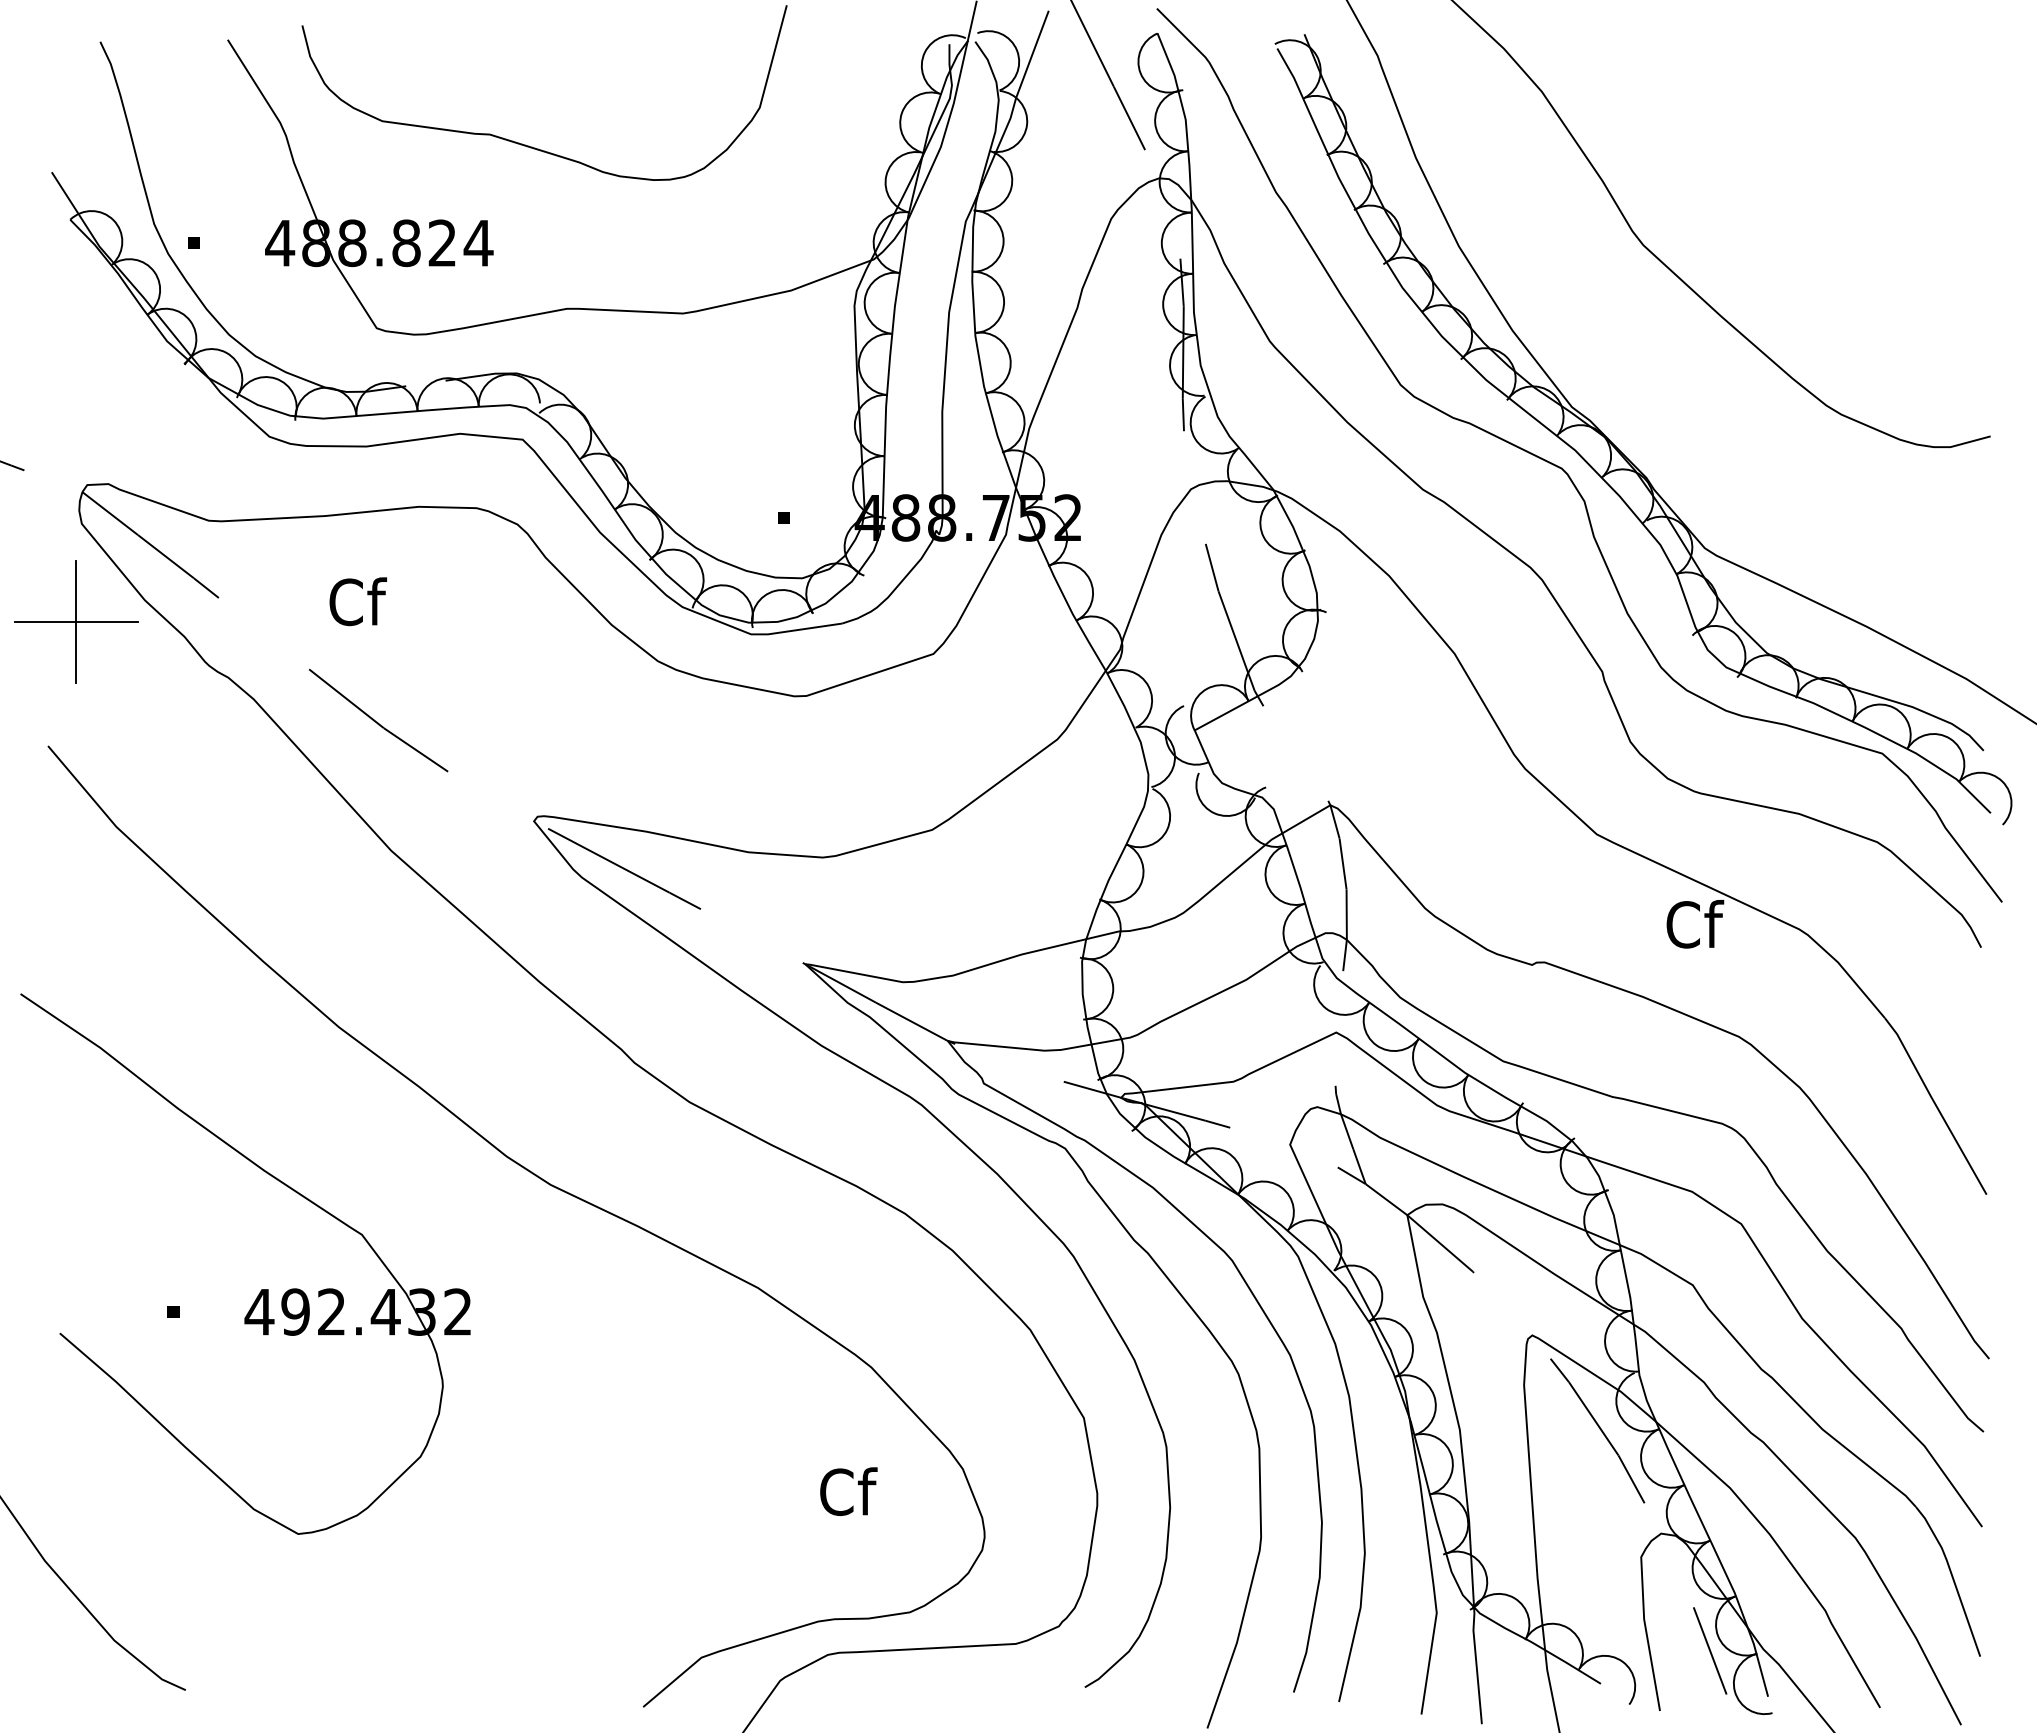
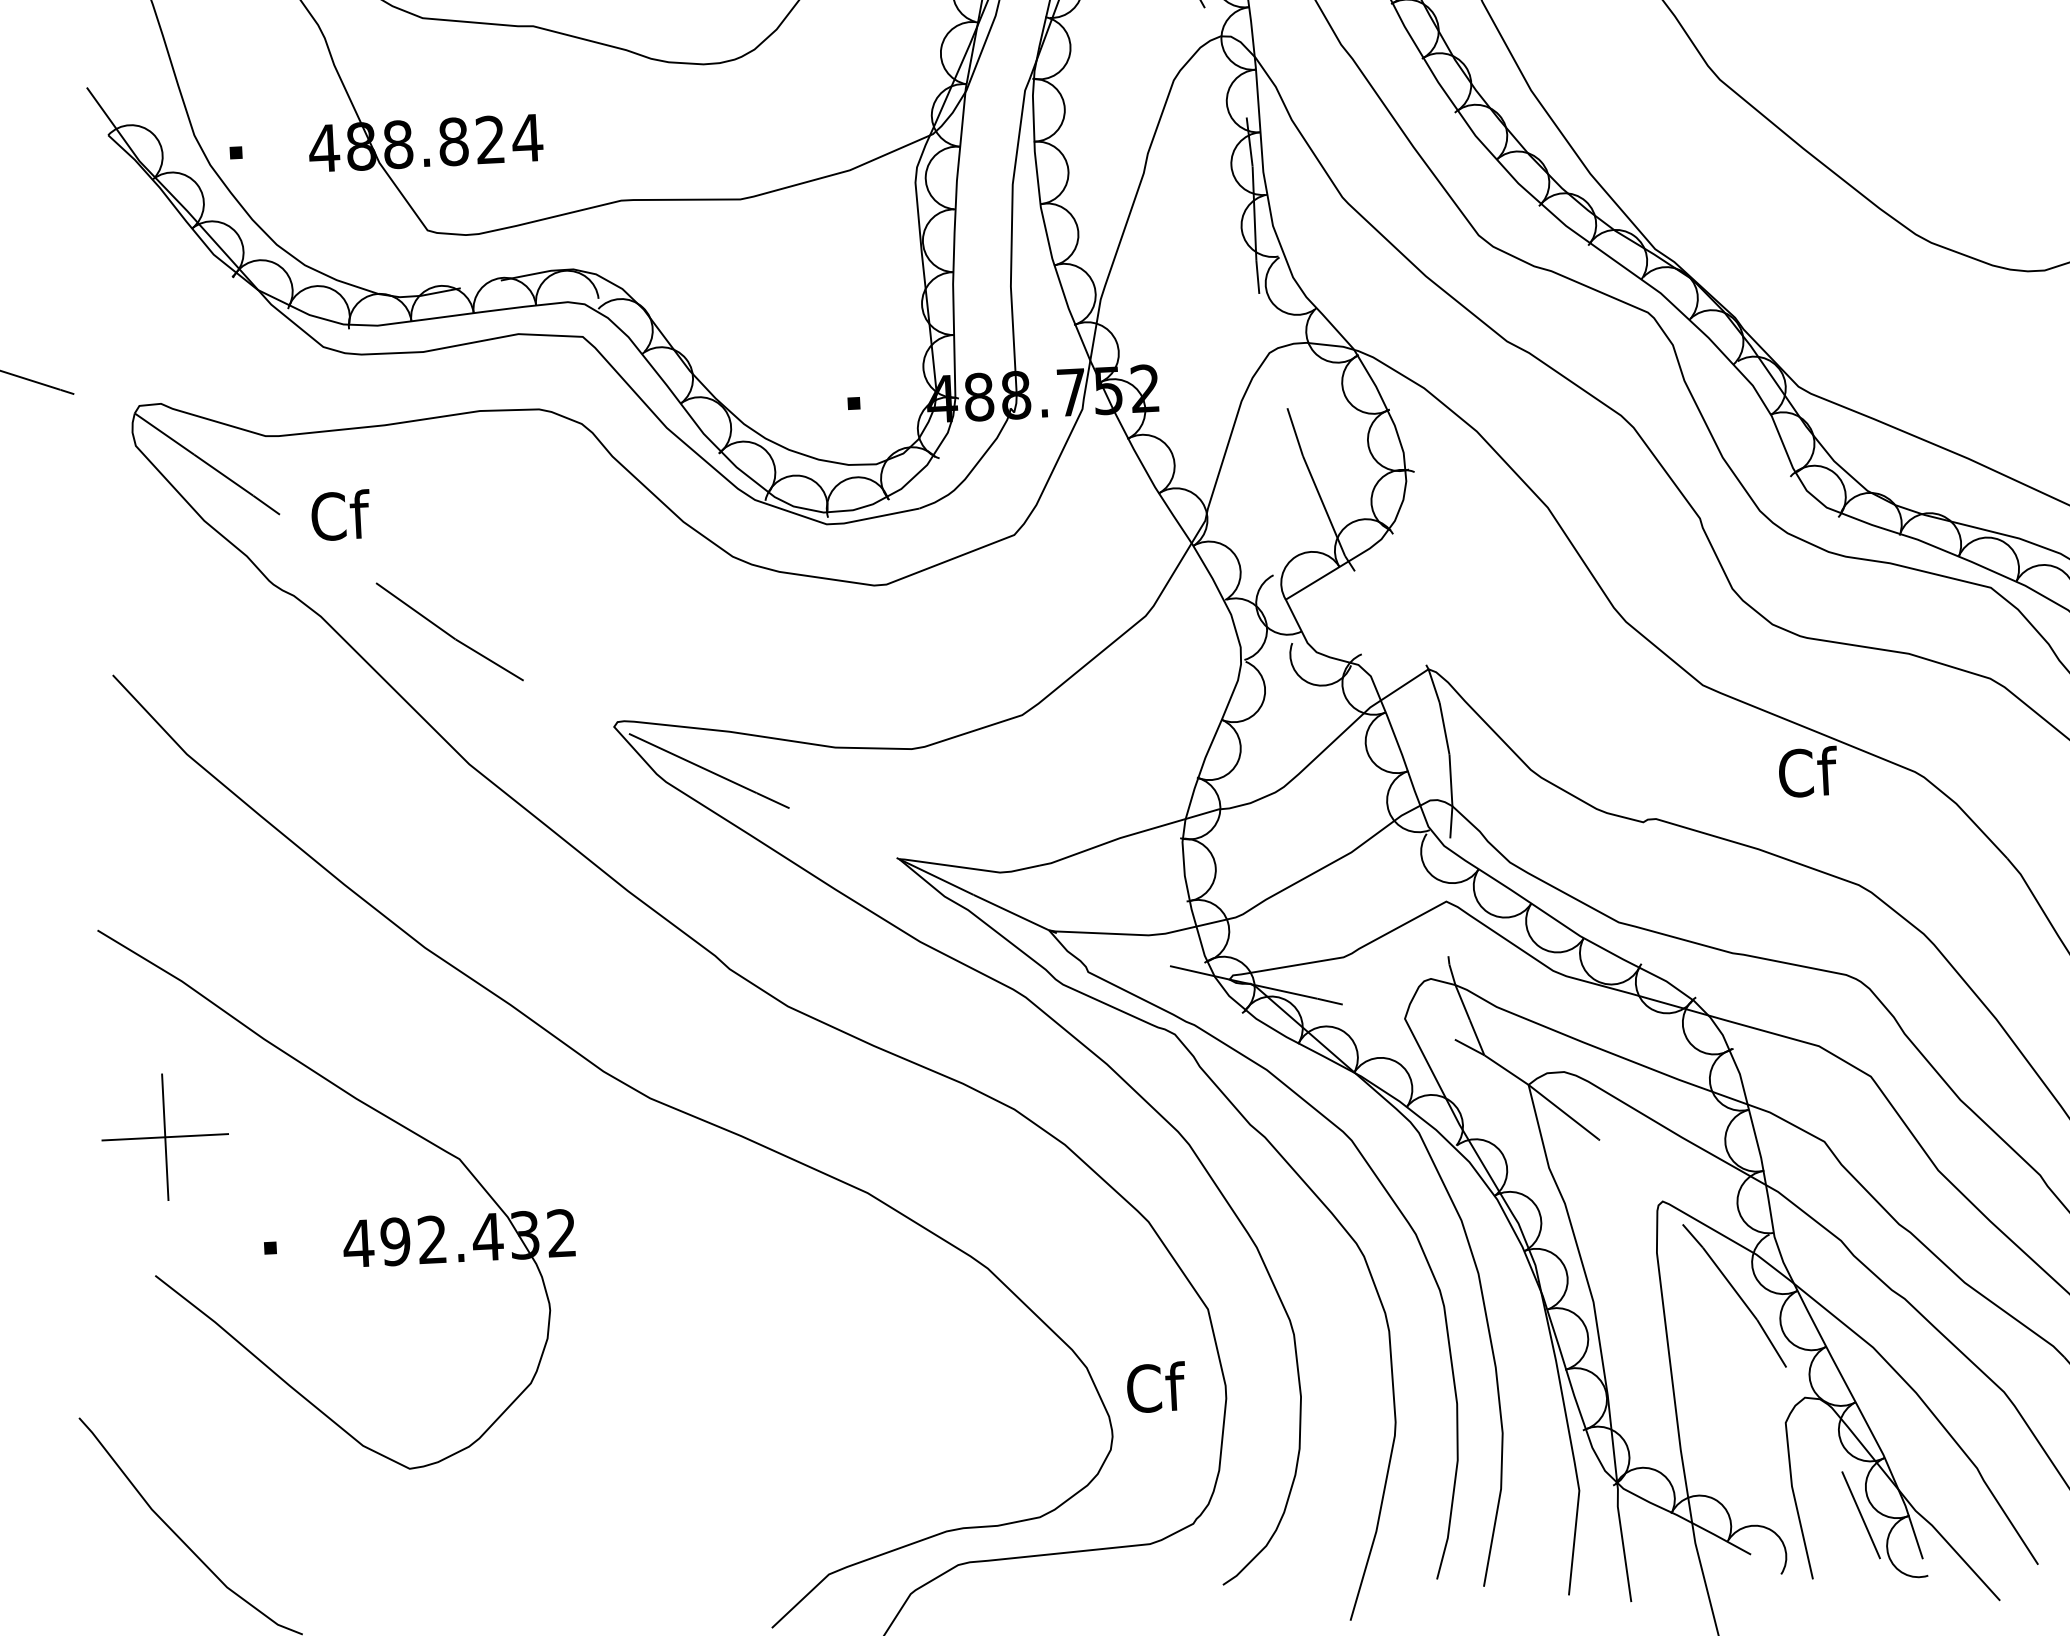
text: (357, 601) -> (340, 515), moved
part: (76, 621) -> (165, 1136), moved
text: (848, 1491) -> (1156, 1387), moved

